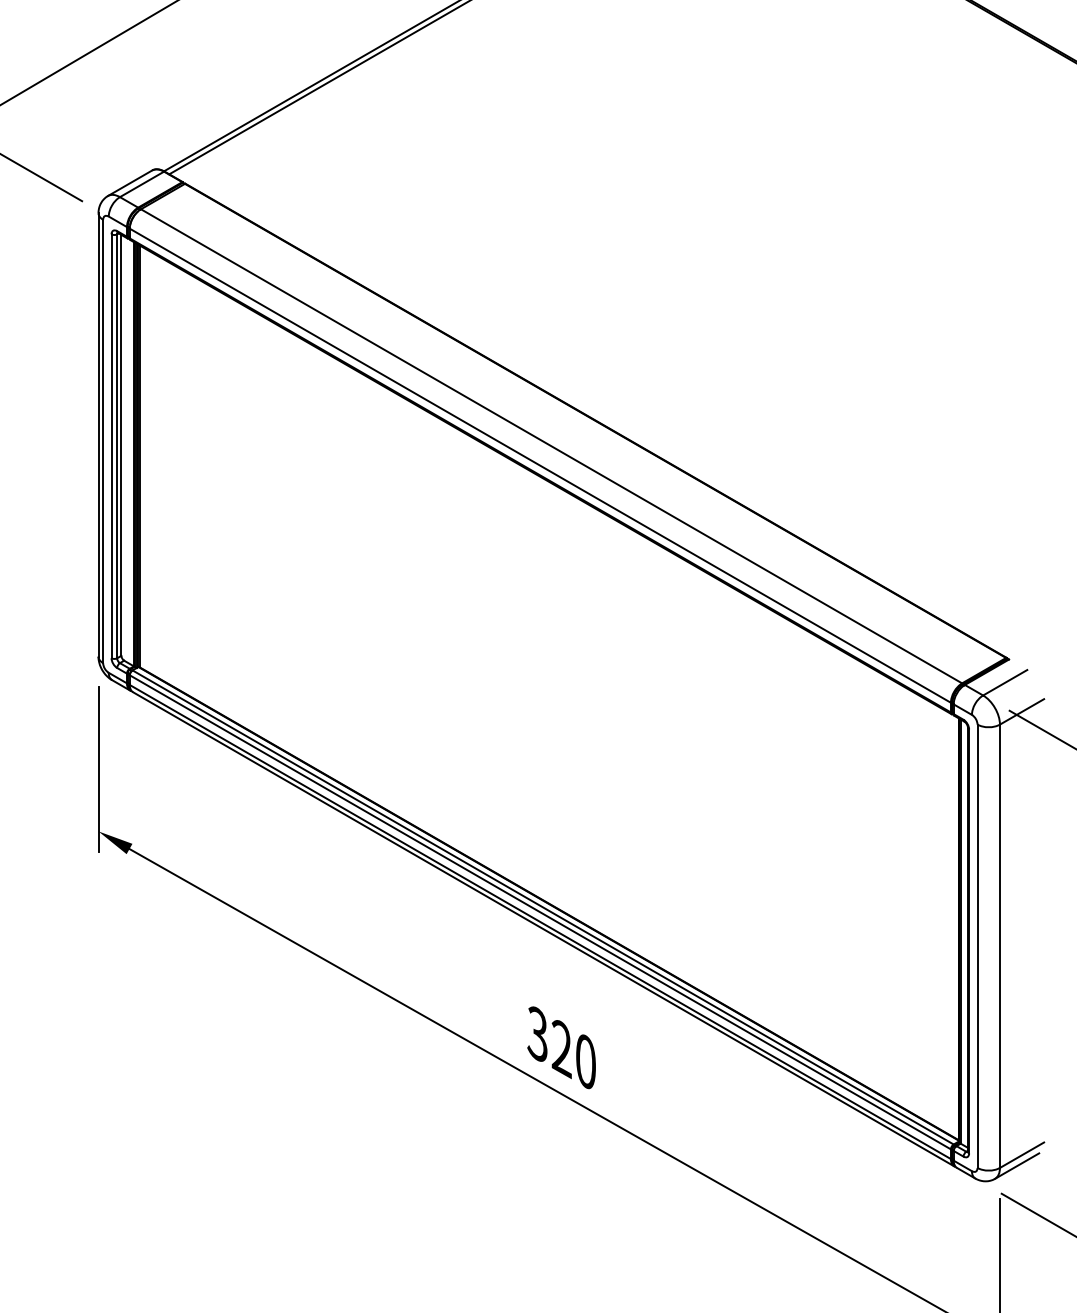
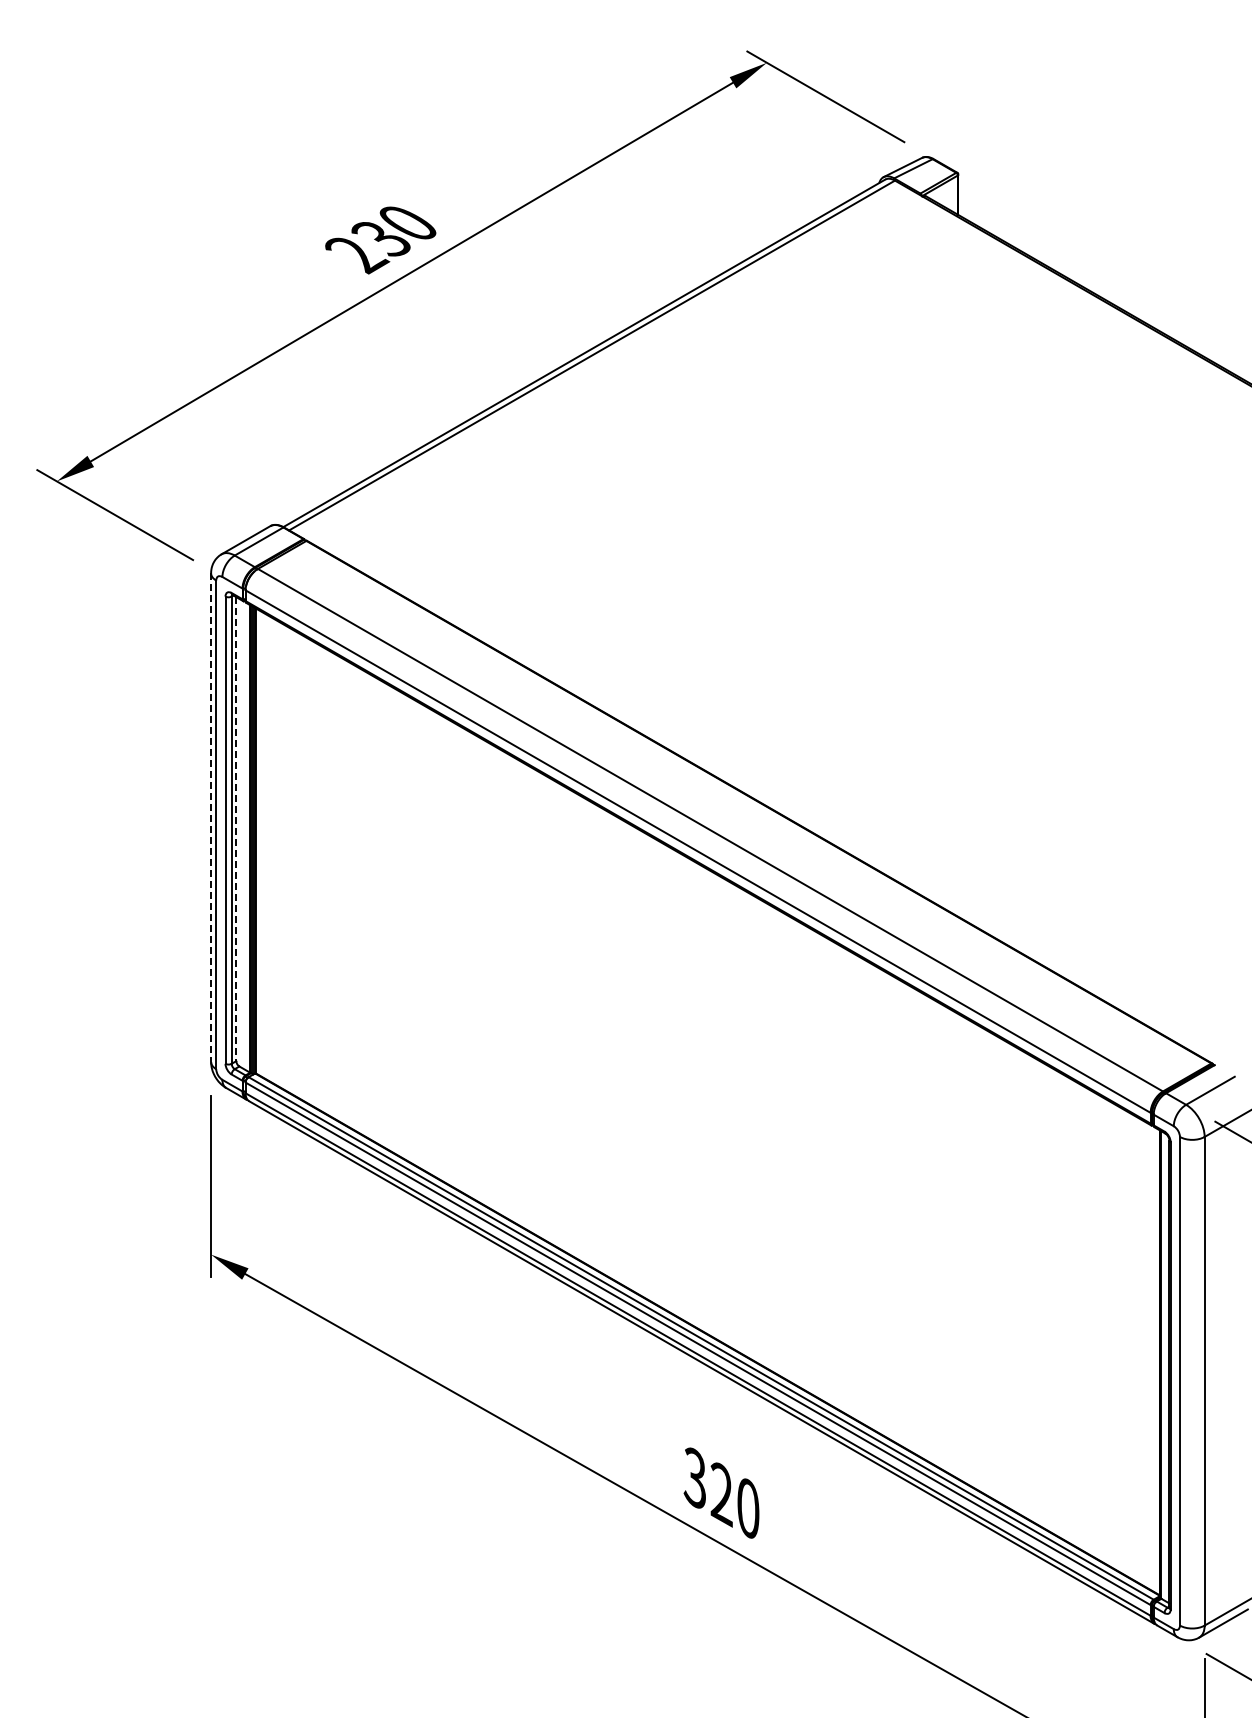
line: (98, 435) -> (211, 818), solid -> dashed
line: (121, 445) -> (236, 829), solid -> dashed

